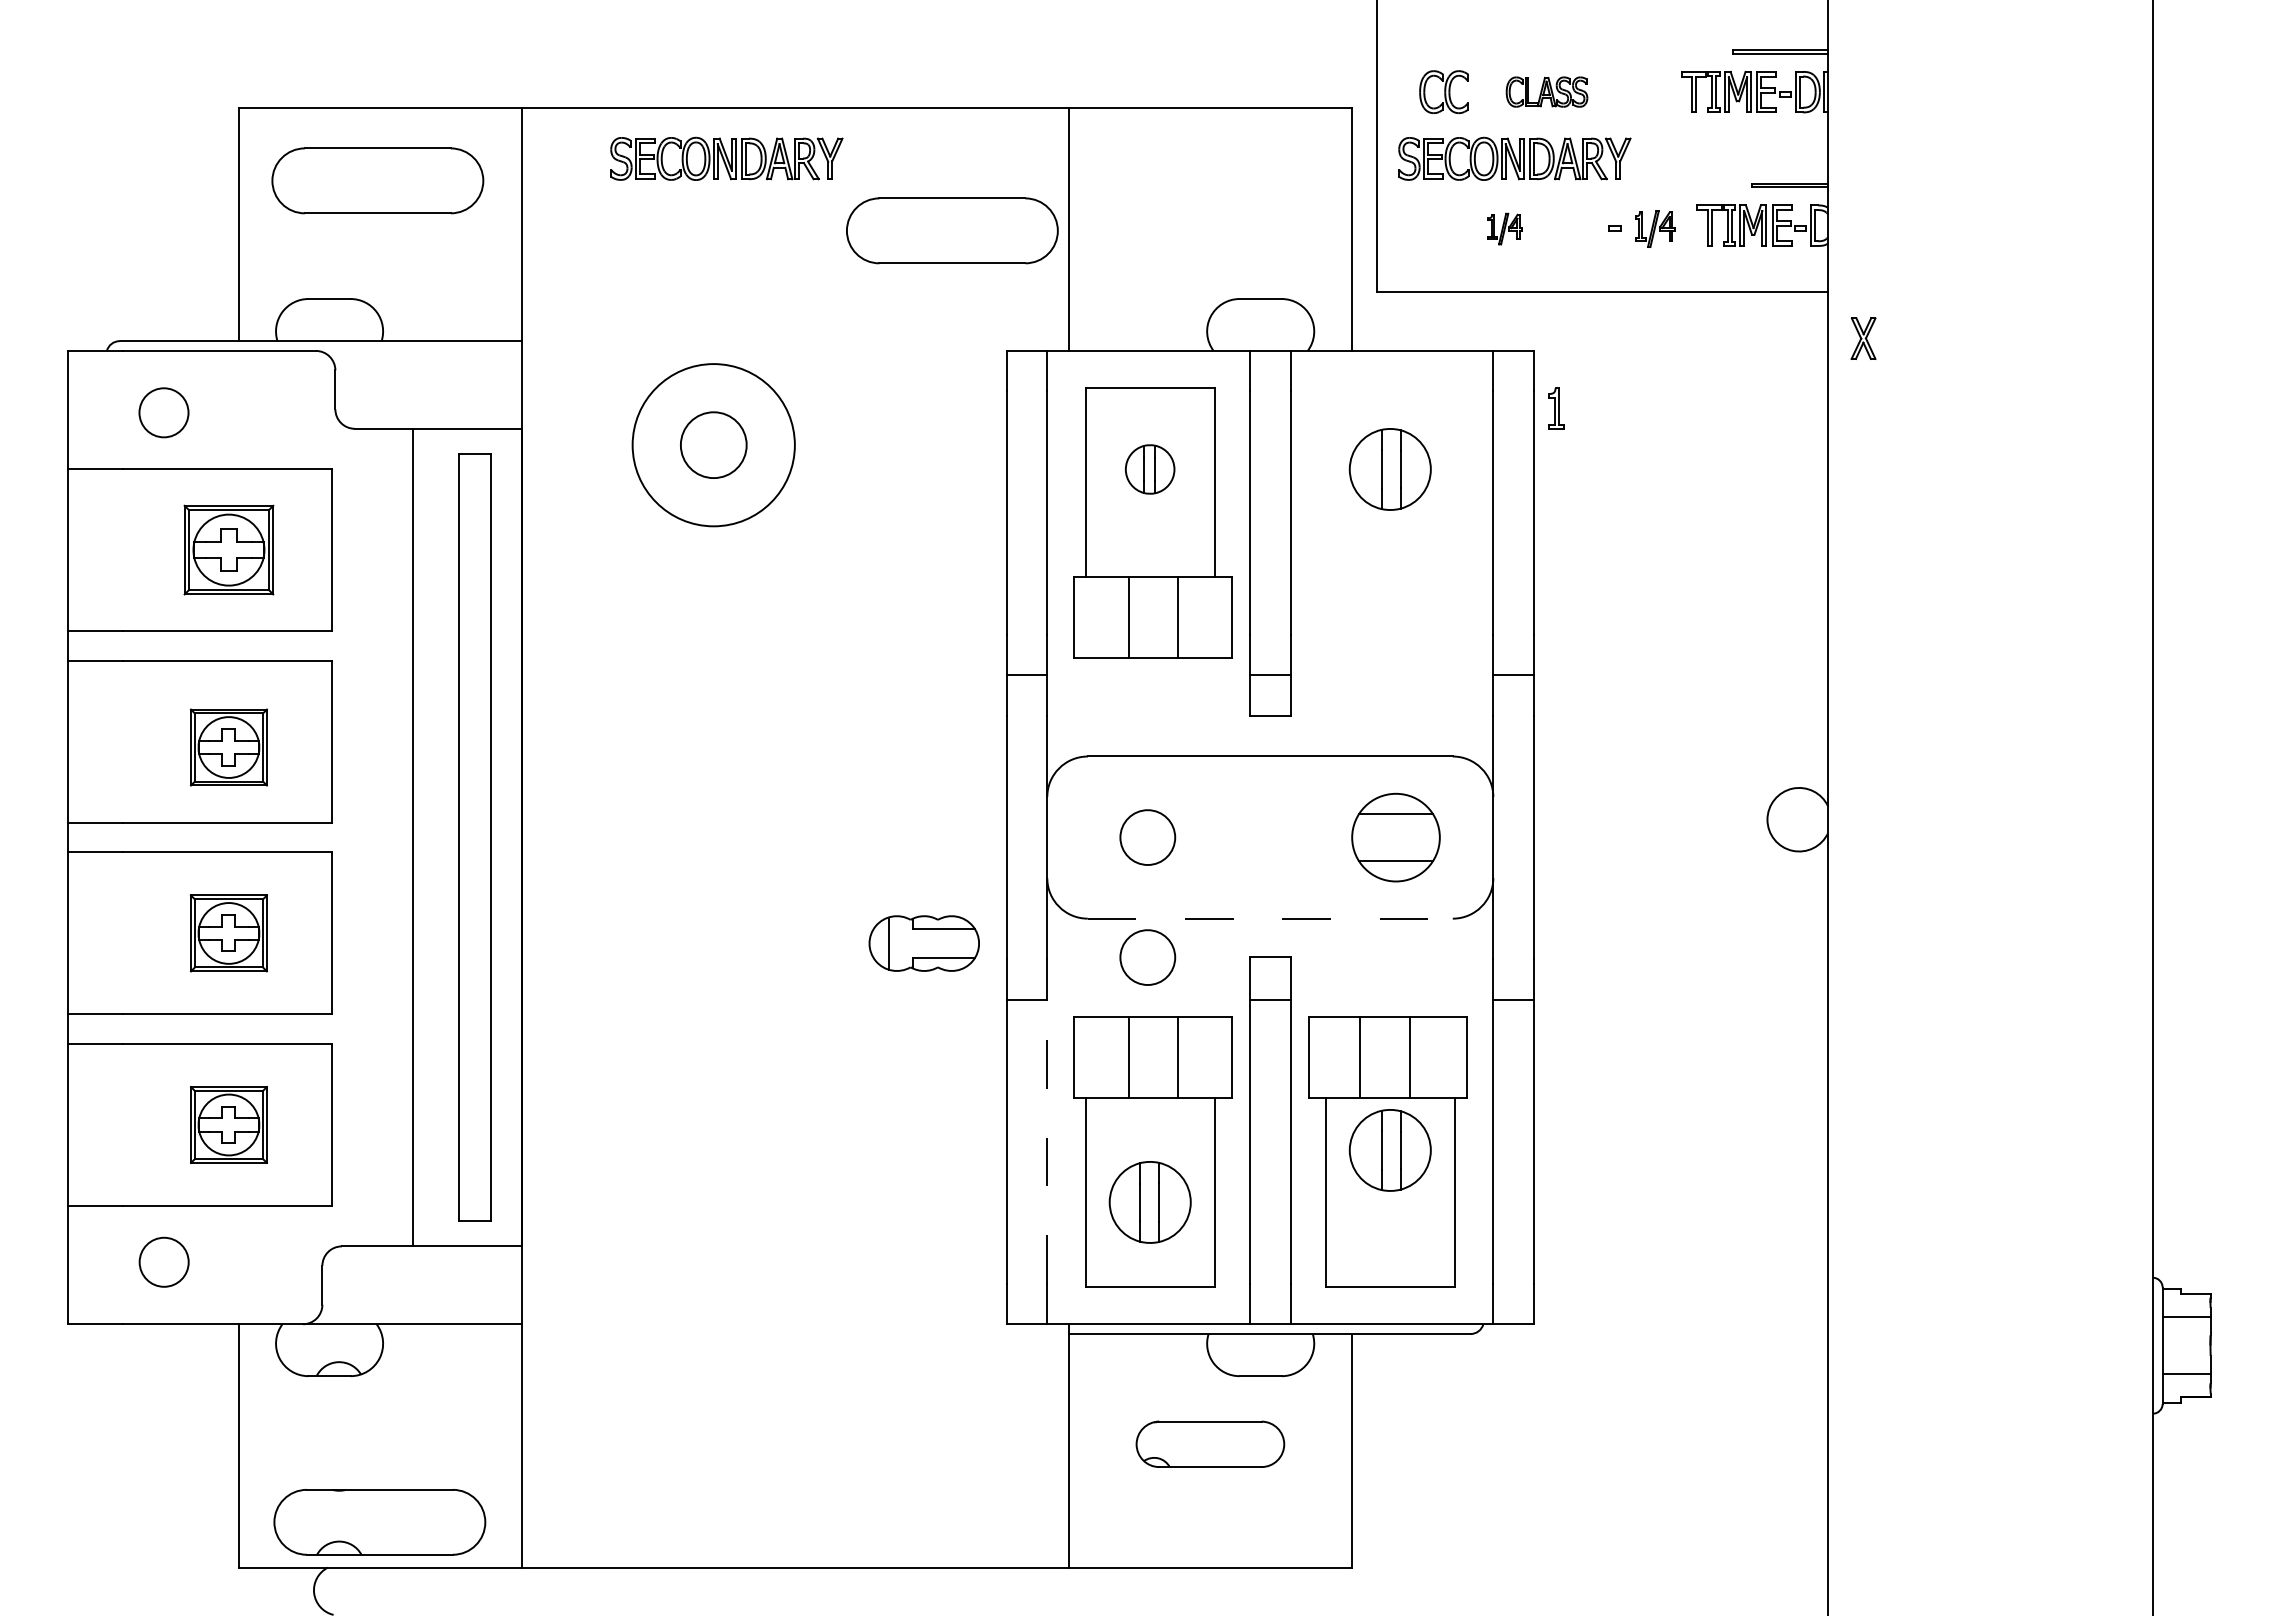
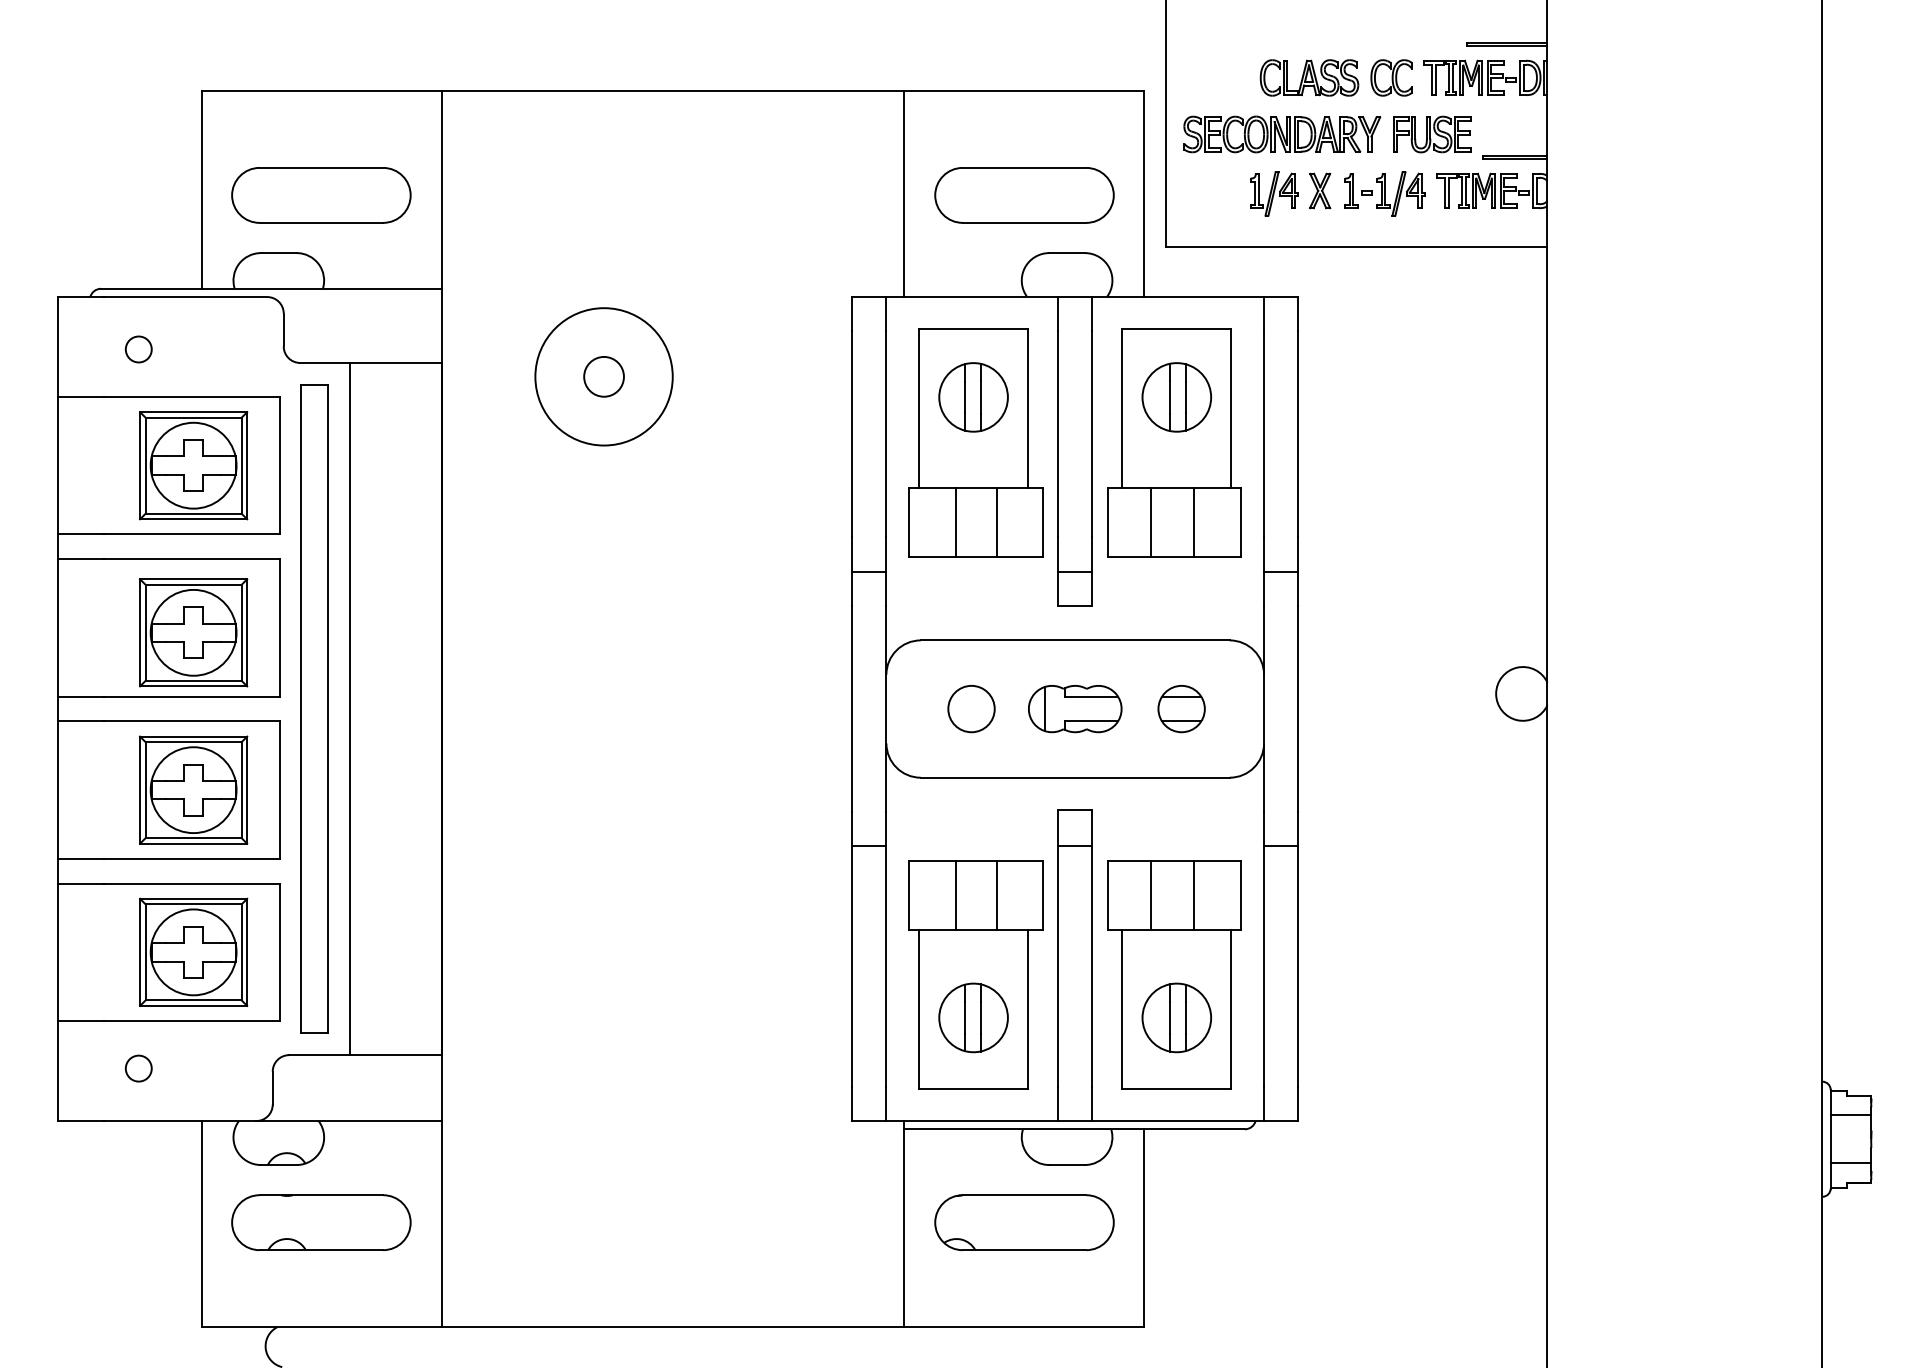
part: (1443, 91) -> (1391, 77), moved
part: (1546, 91) -> (1309, 77), size x1.43
part: (726, 158) -> (614, 134), removed
part: (1691, 158) -> (1431, 134), added
part: (377, 180) -> (321, 195), moved
part: (1504, 228) -> (1273, 193), size x1.67
part: (1654, 228) -> (1400, 193), size x1.43
part: (952, 230) -> (1024, 195), moved
part: (1863, 338) -> (1320, 190), moved
part: (1556, 408) -> (1351, 190), moved
circle: (164, 412) -> (139, 349), size x0.62
circle: (713, 444) -> (603, 376), size x0.71
part: (1149, 469) -> (972, 397), size x1.67
part: (1387, 522) -> (1174, 442), added
part: (228, 549) -> (193, 465), size x1.43
part: (228, 747) -> (193, 632), size x1.67
part: (474, 837) -> (314, 708), moved
part: (1395, 837) -> (1181, 708), size x0.62
line: (1270, 918) -> (1075, 777), dashed -> solid
part: (228, 933) -> (193, 790), size x1.67
part: (923, 943) -> (1074, 708), moved
circle: (1147, 957) -> (971, 810), removed
part: (228, 1124) -> (193, 951), size x1.67
line: (1047, 1141) -> (886, 966), dashed -> solid
part: (1389, 1150) -> (1176, 1017), moved
circle: (163, 1261) -> (138, 1067), size x0.62
part: (1210, 1444) -> (1024, 1222), size x1.43
part: (379, 1522) -> (321, 1222), moved

